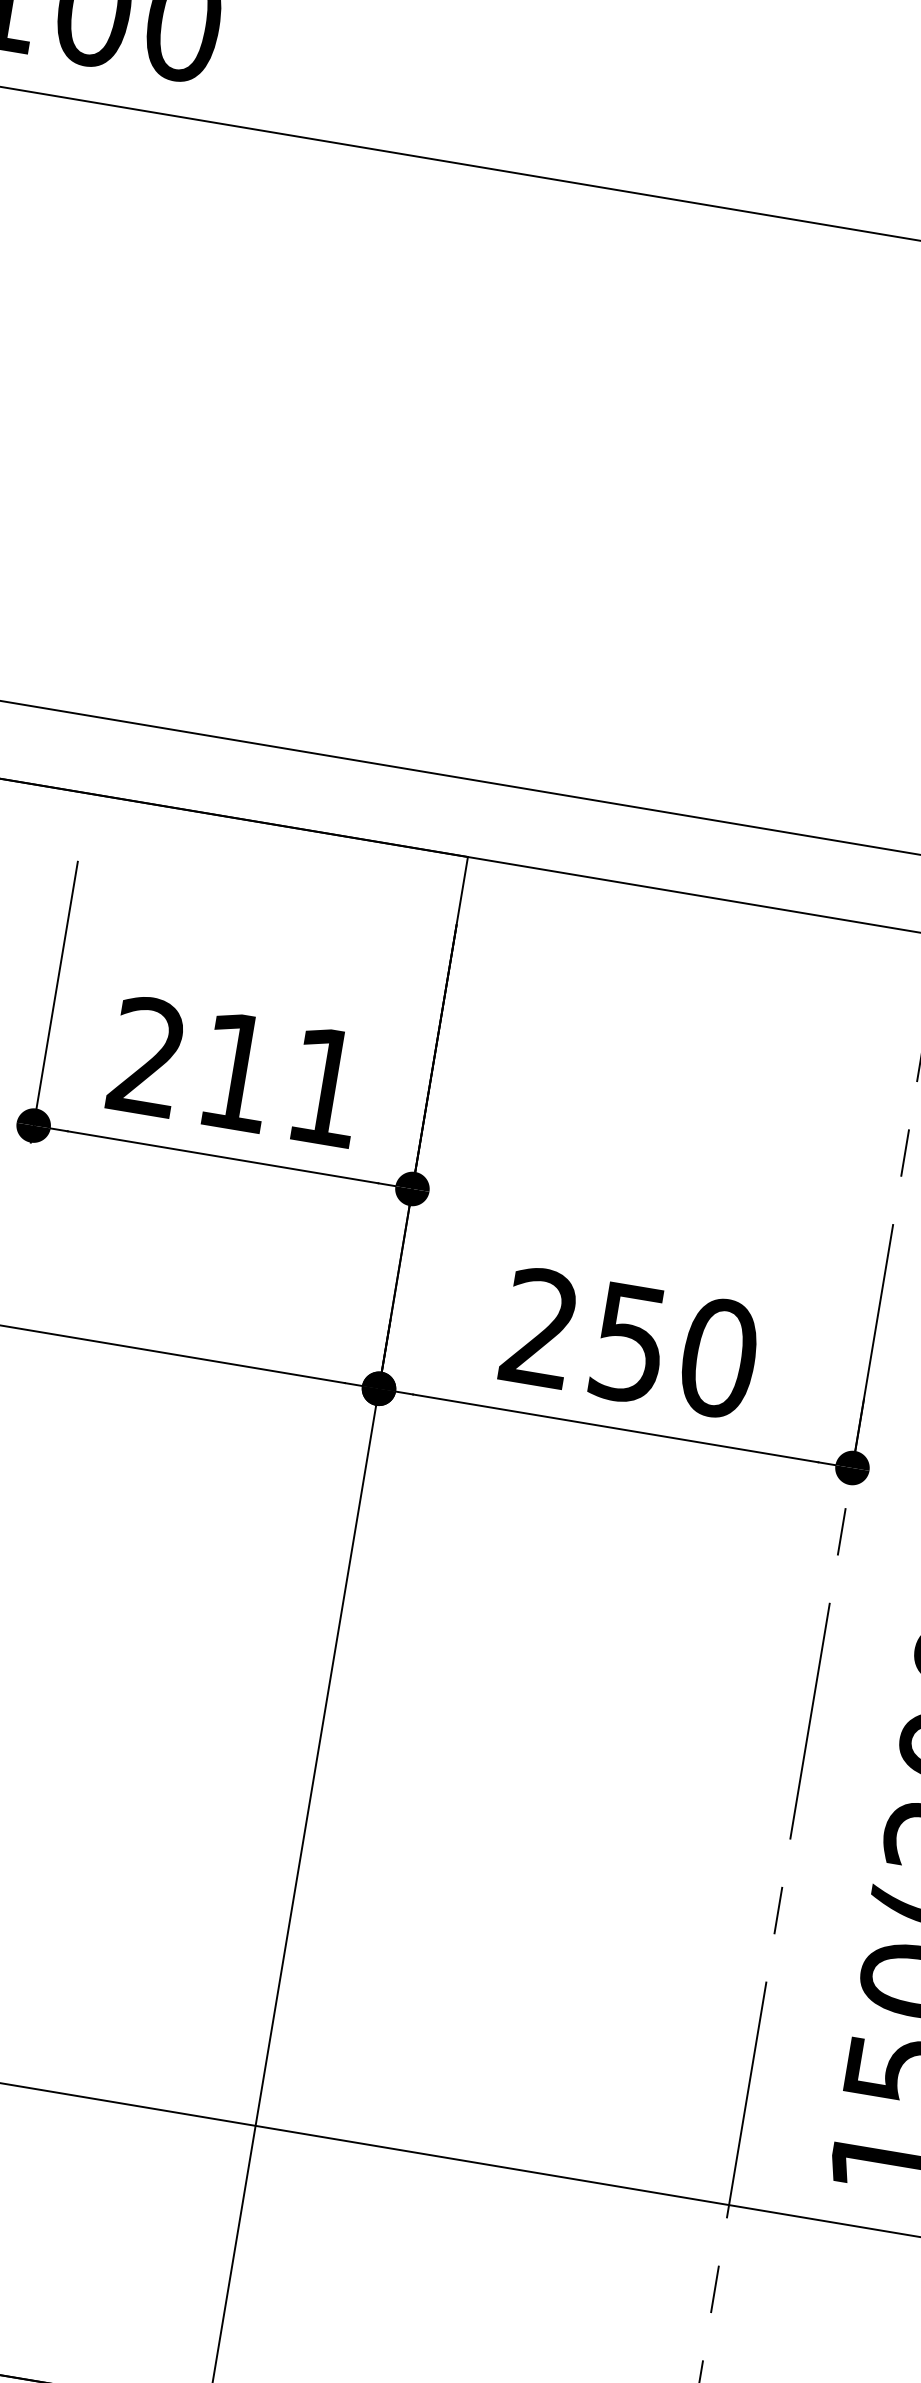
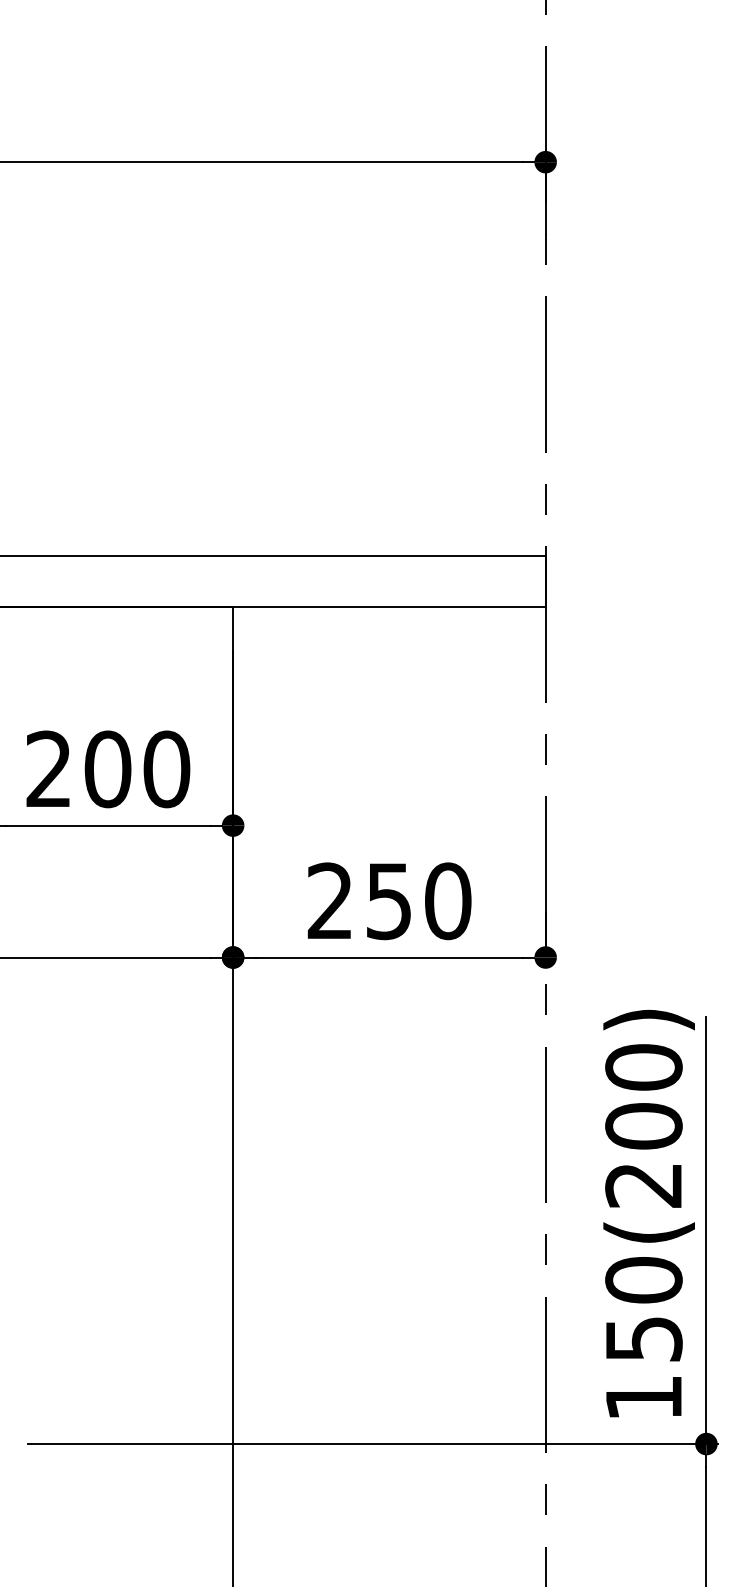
text: (281, 1079) -> (137, 769), 211 -> 200

